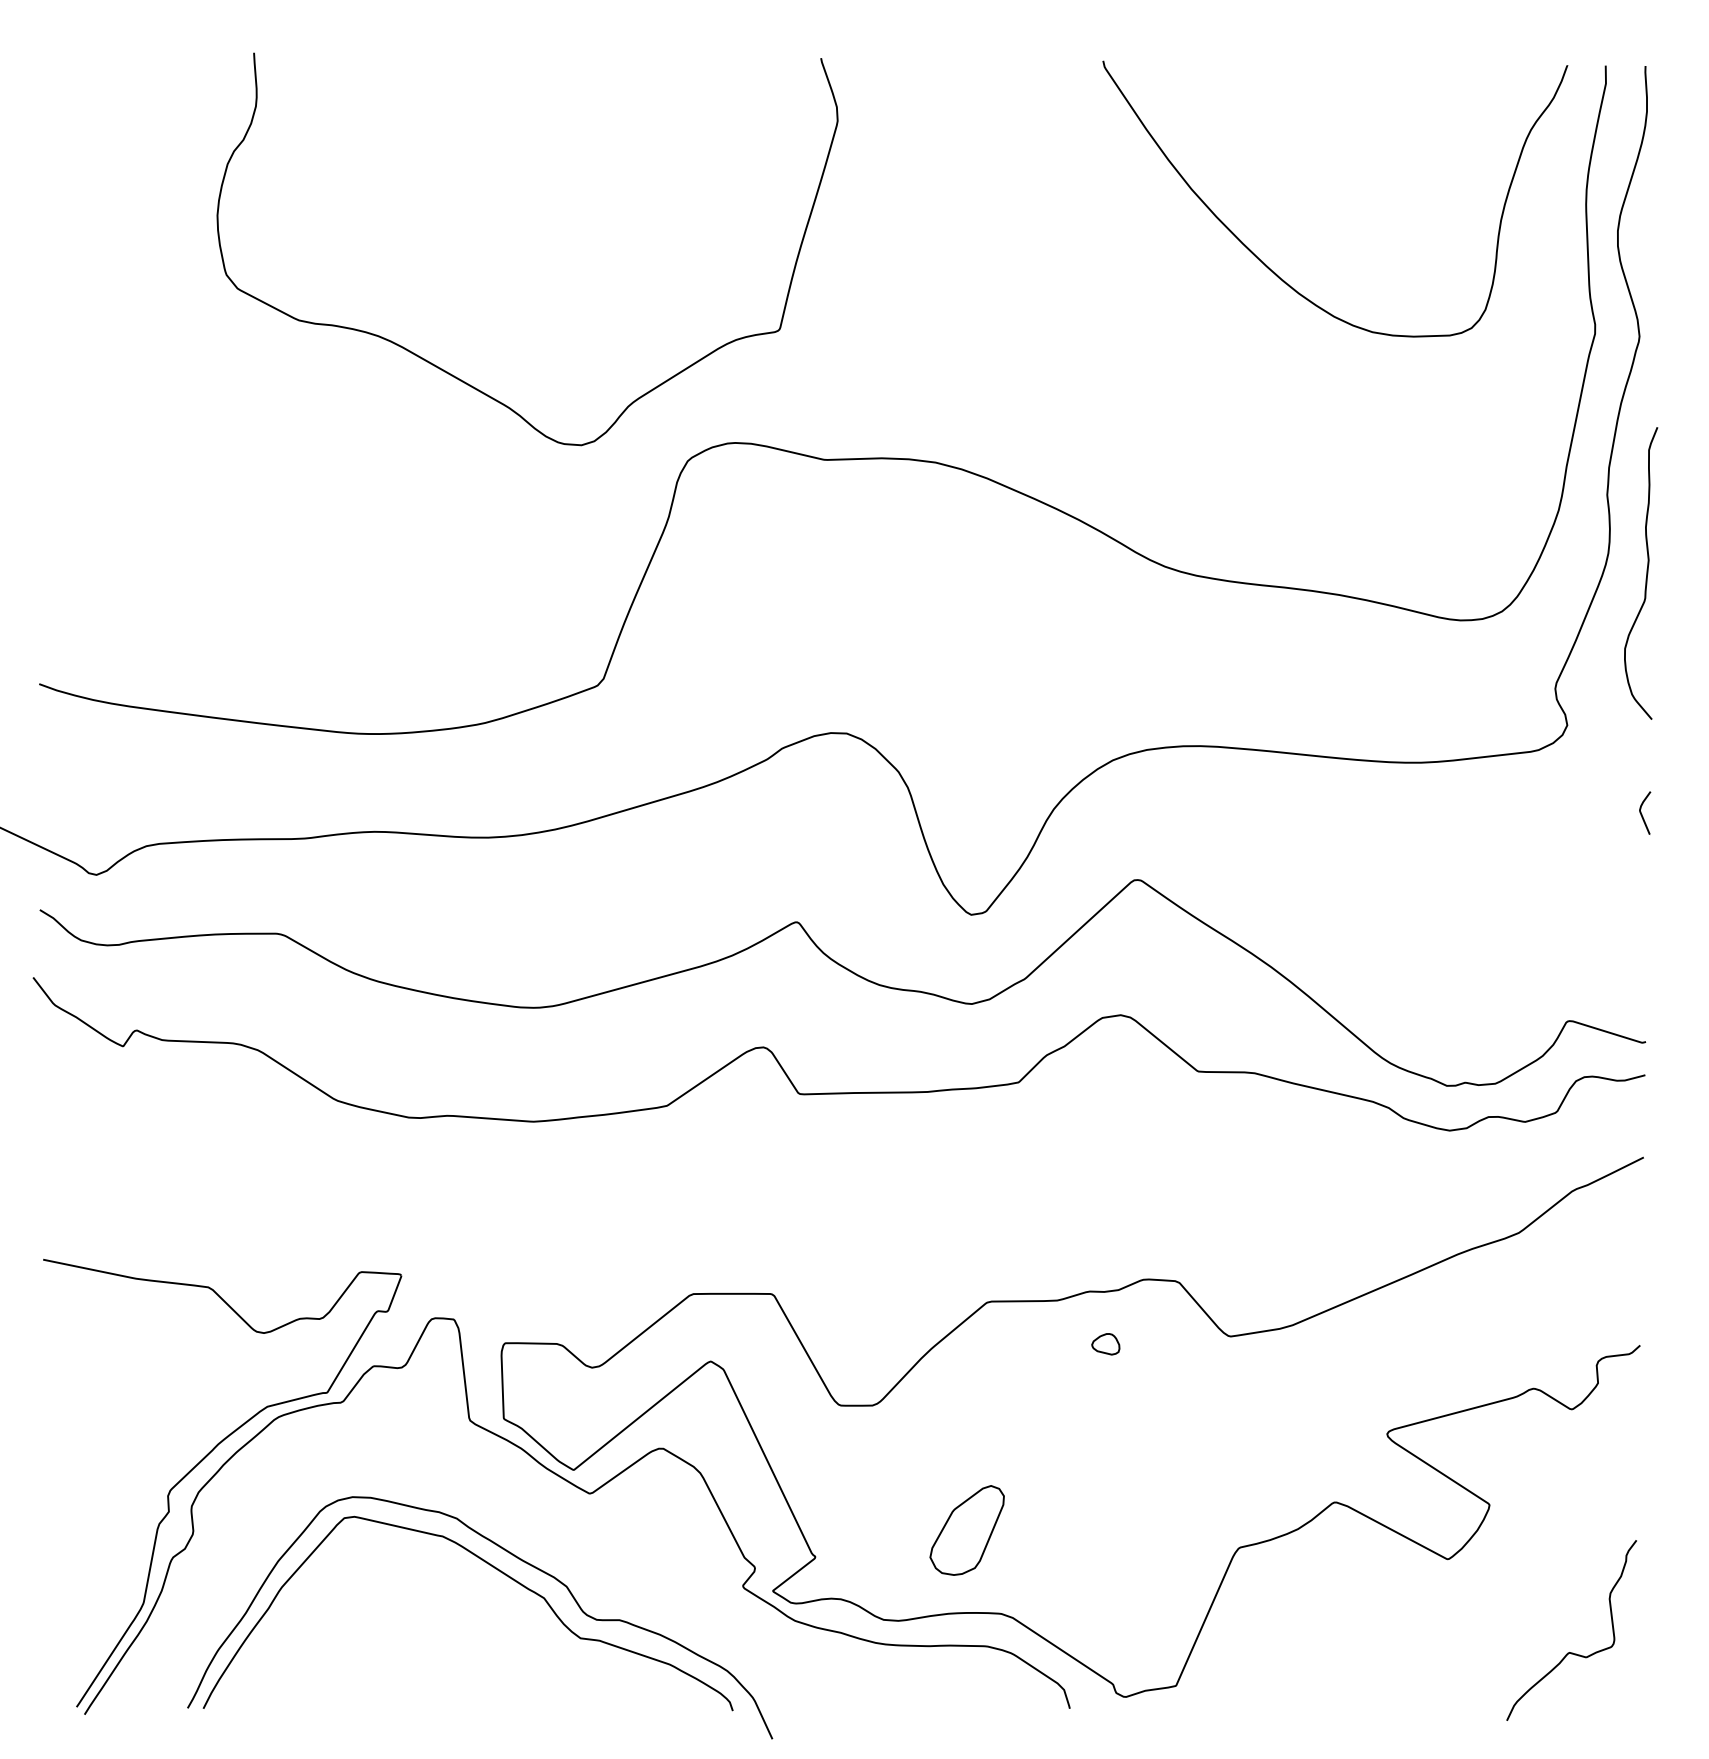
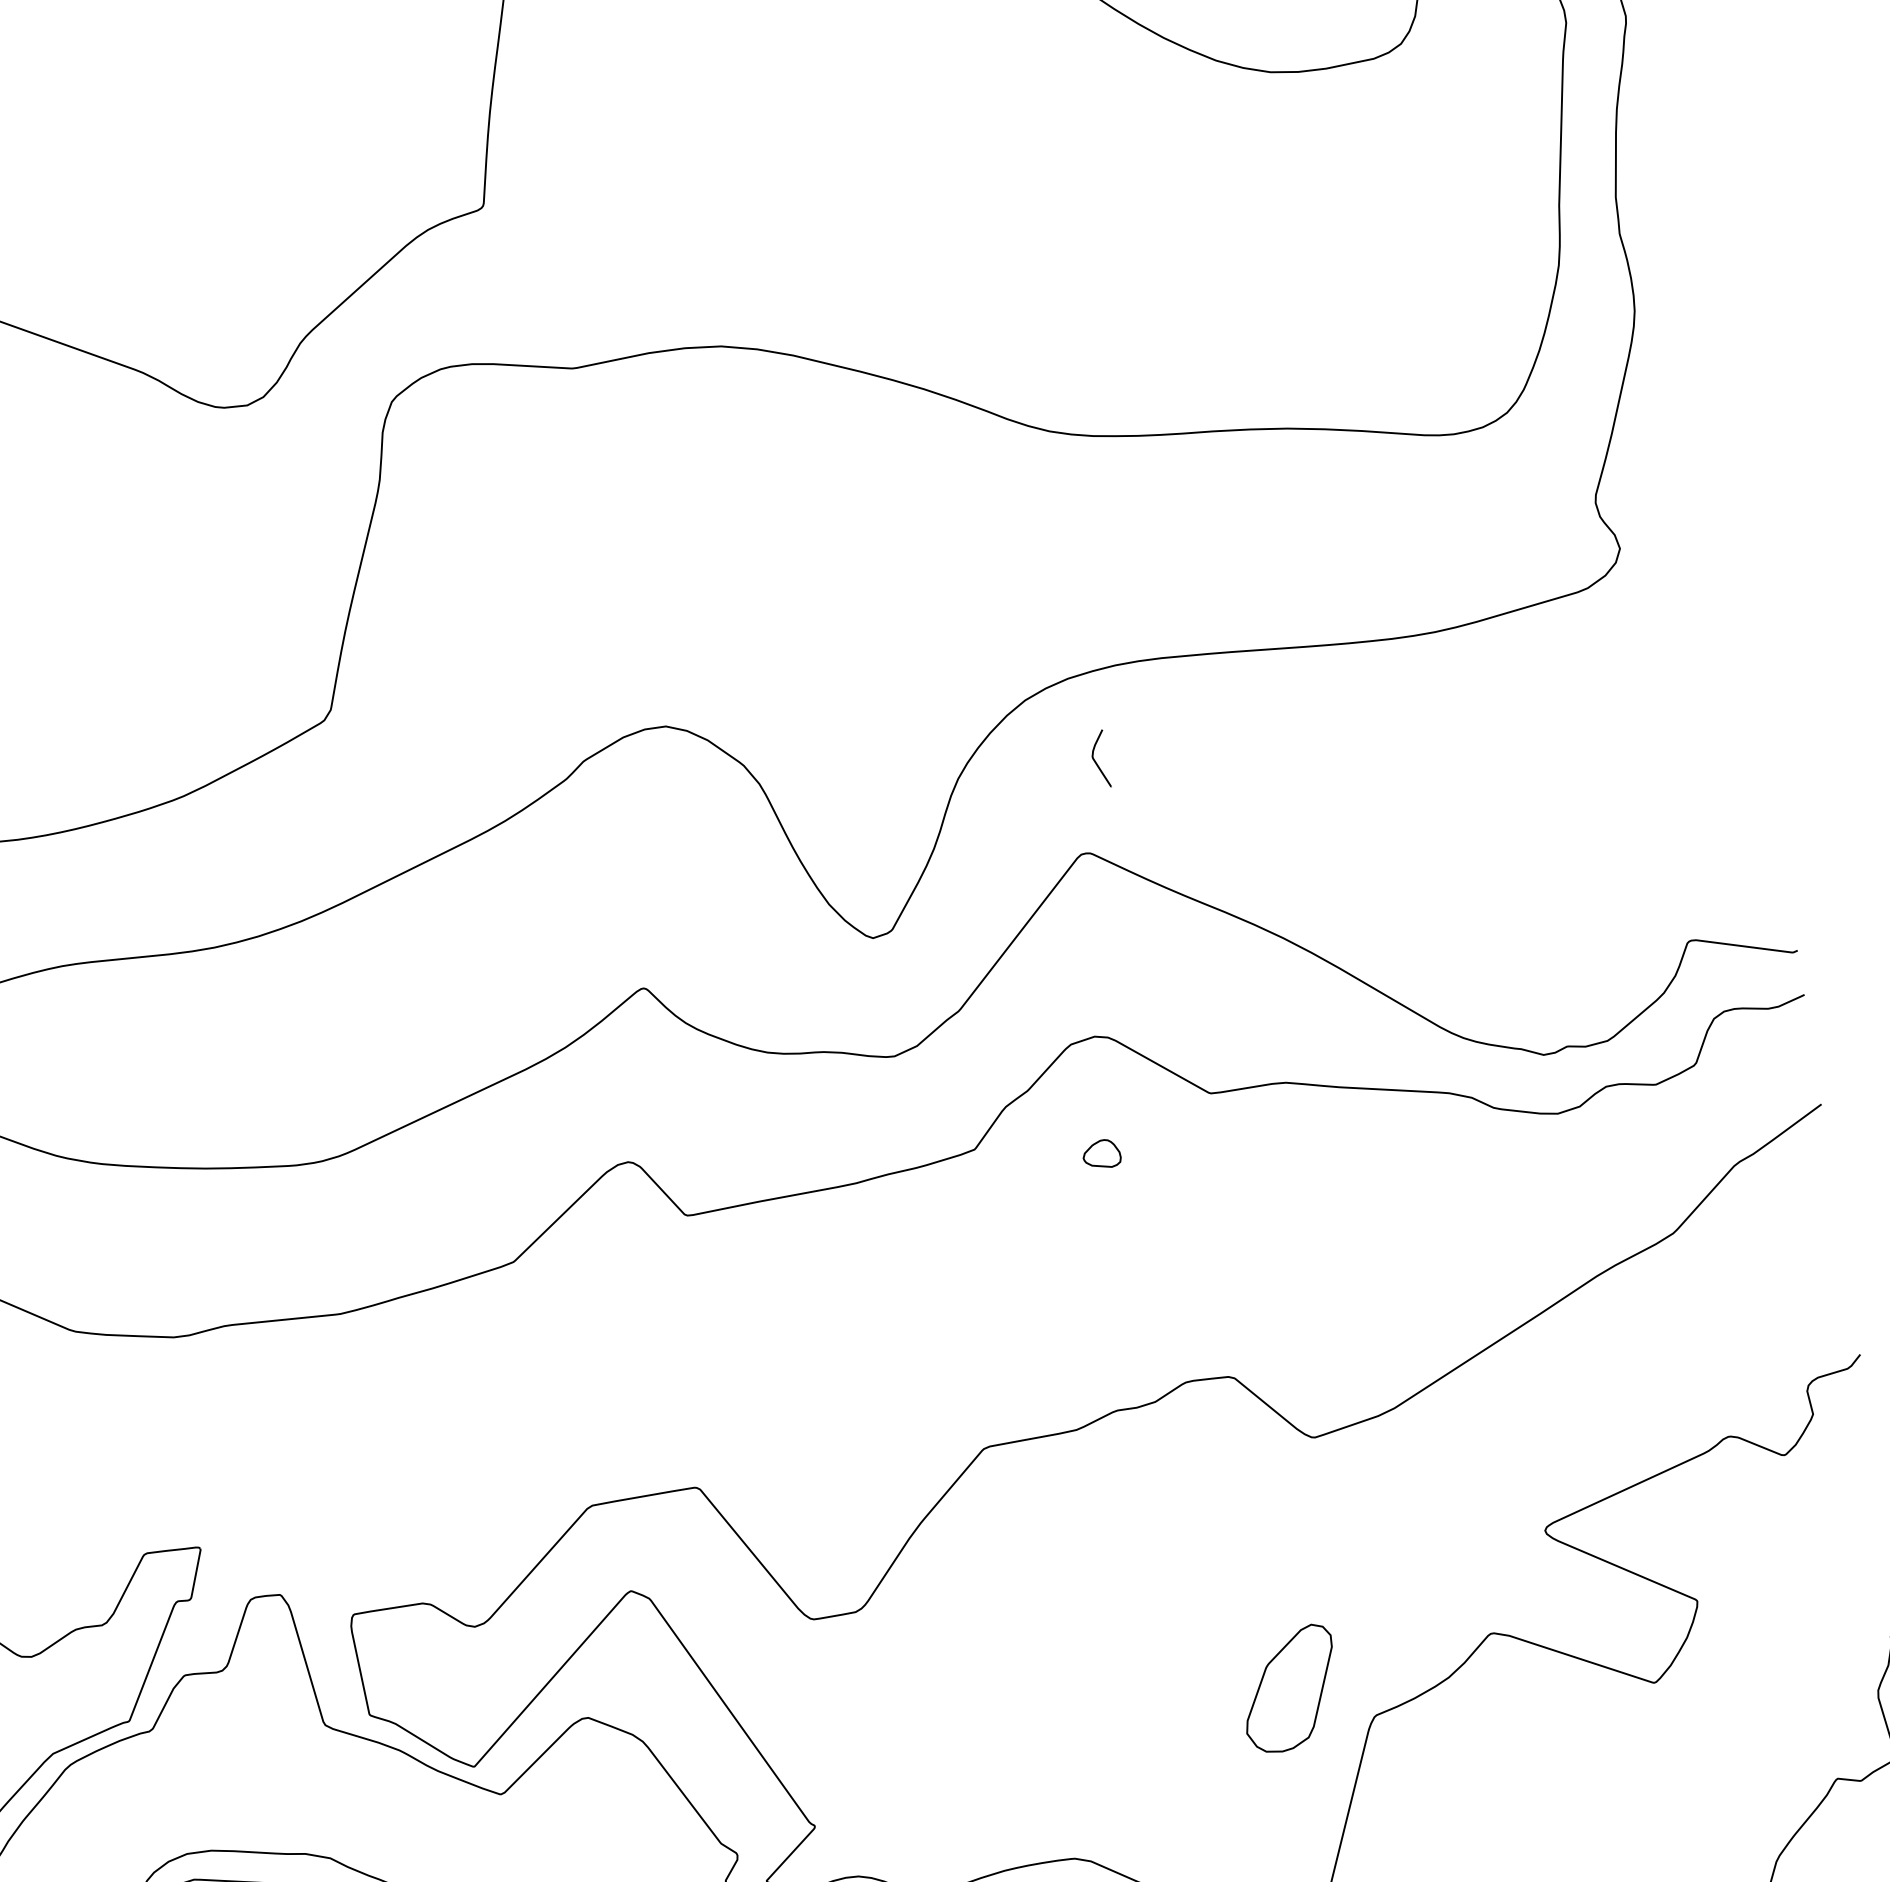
curve: (1646, 573) -> (1689, 328), removed
curve: (1642, 814) -> (1096, 761), moved
part: (1105, 1344) -> (1101, 1154), moved
part: (966, 1530) -> (1288, 1689), moved

